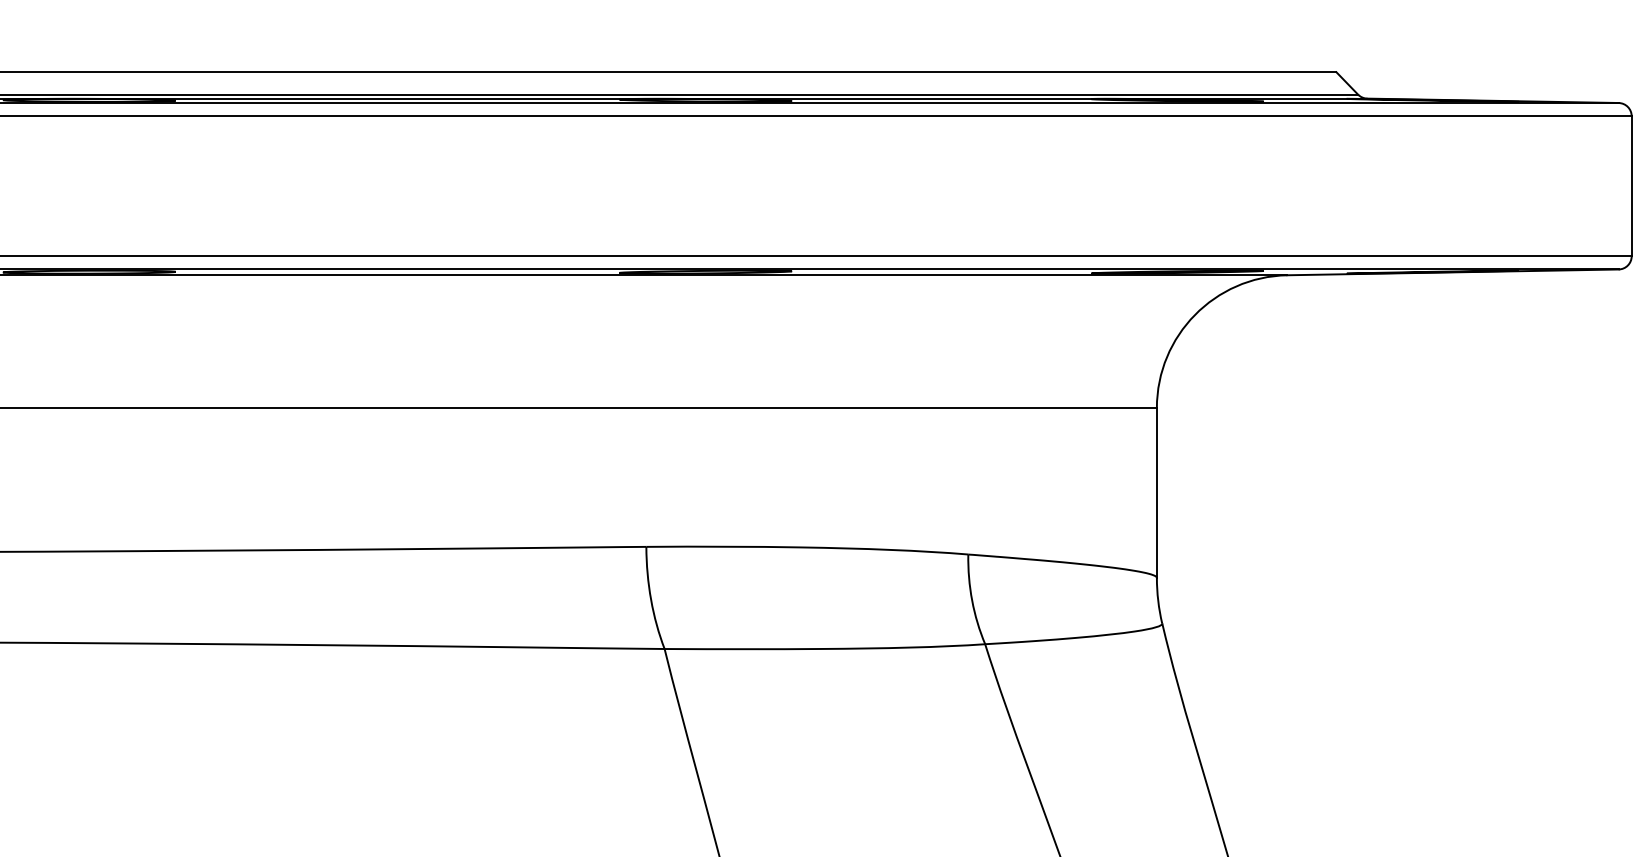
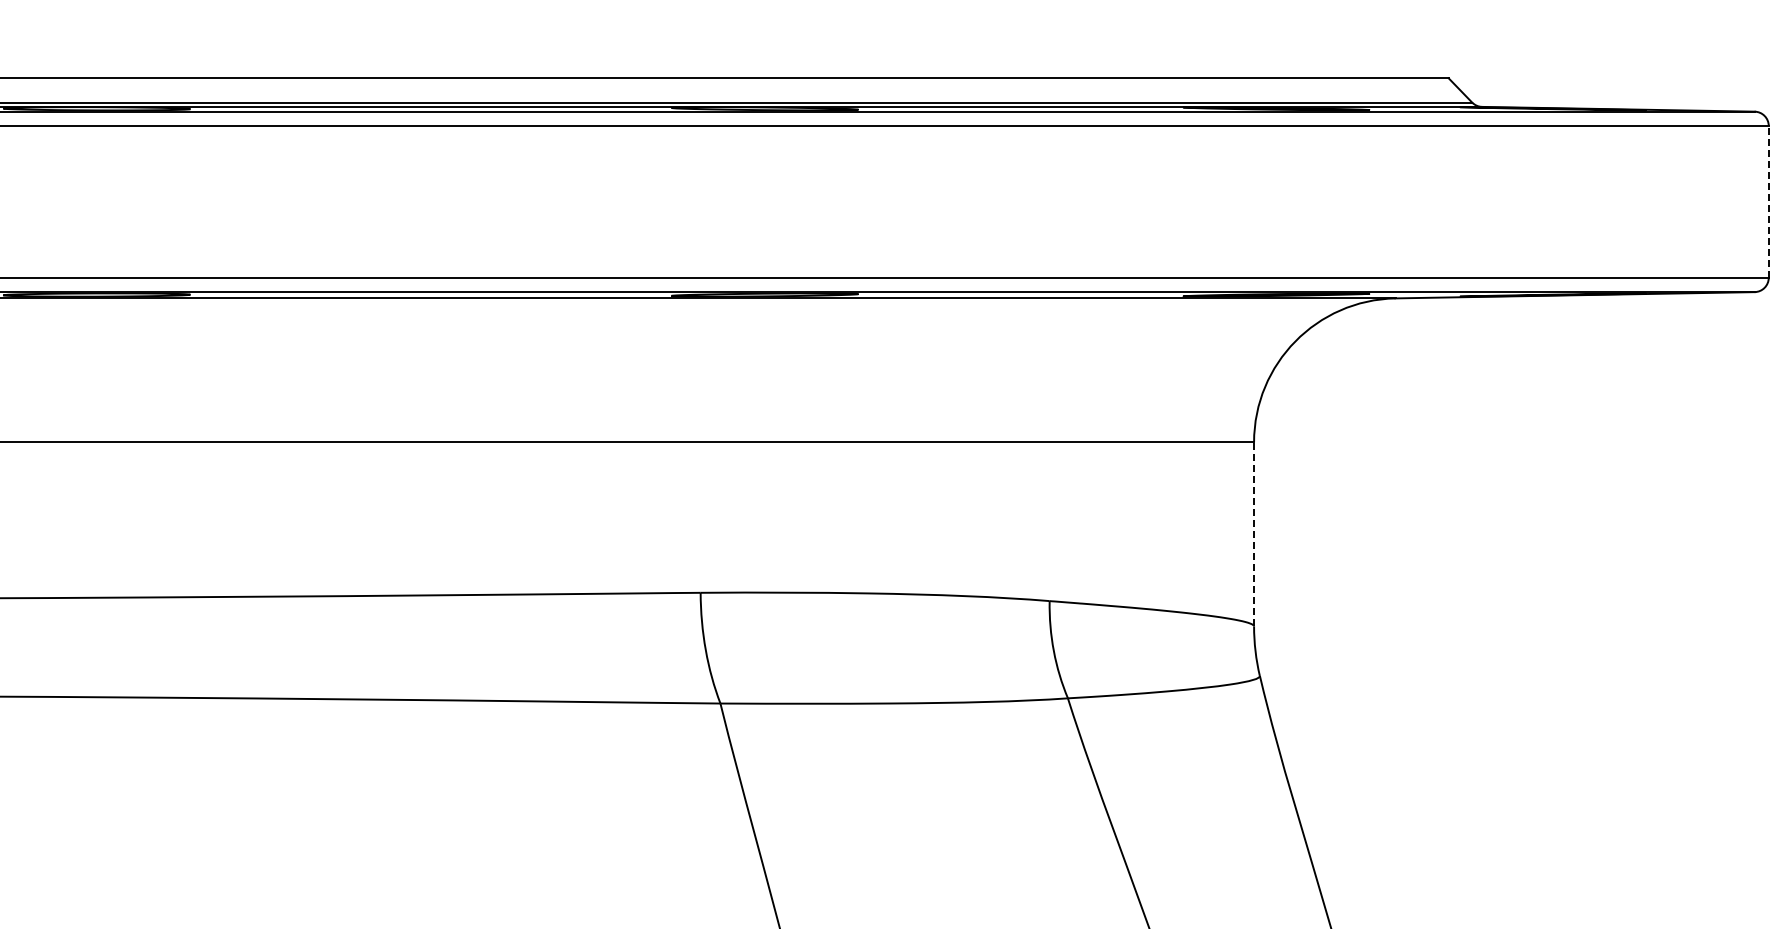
line: (1631, 185) -> (1768, 201), solid -> dashed
line: (1157, 493) -> (1254, 534), solid -> dashed

